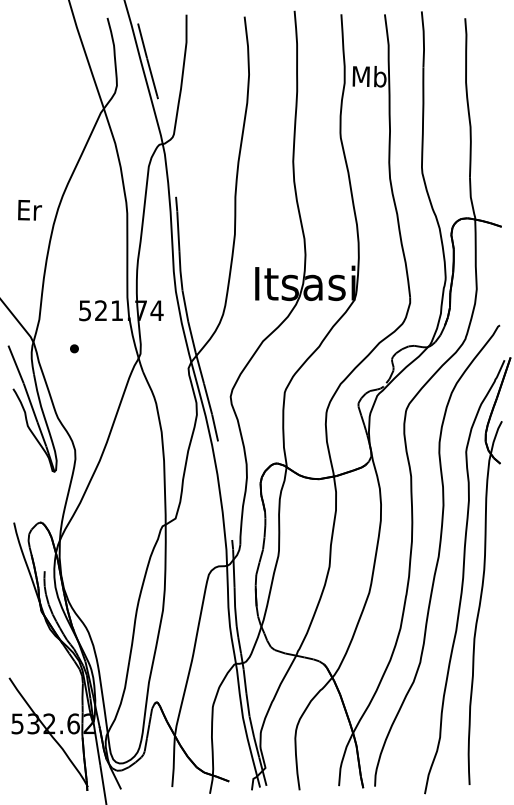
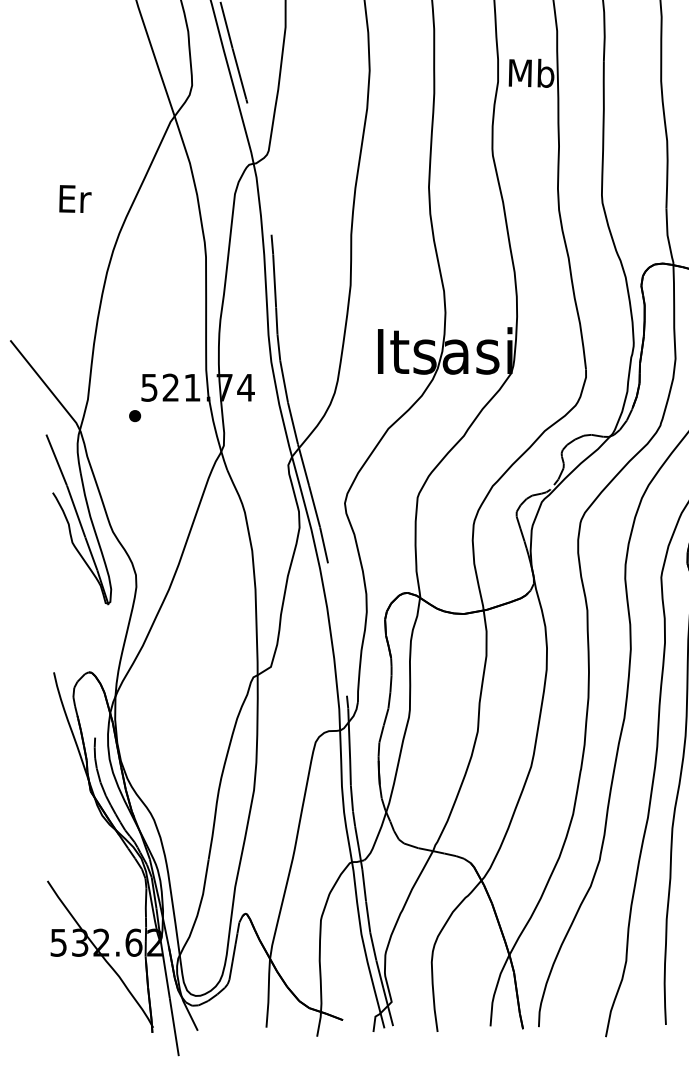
text: (29, 210) -> (74, 199), moved
part: (74, 348) -> (135, 415), moved

